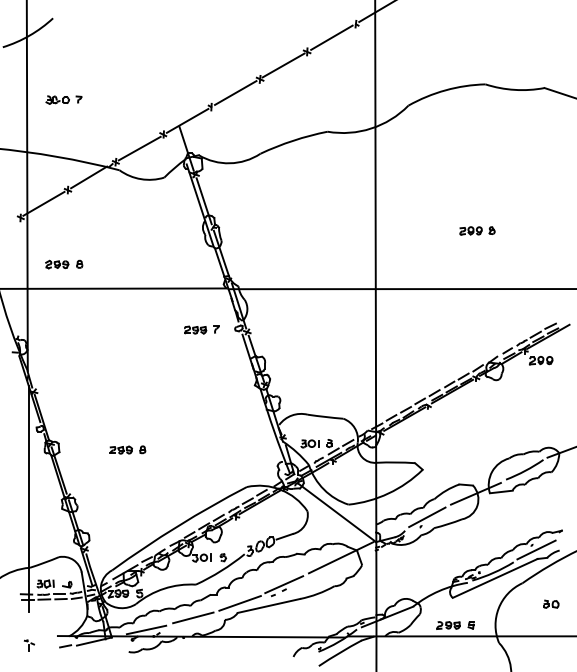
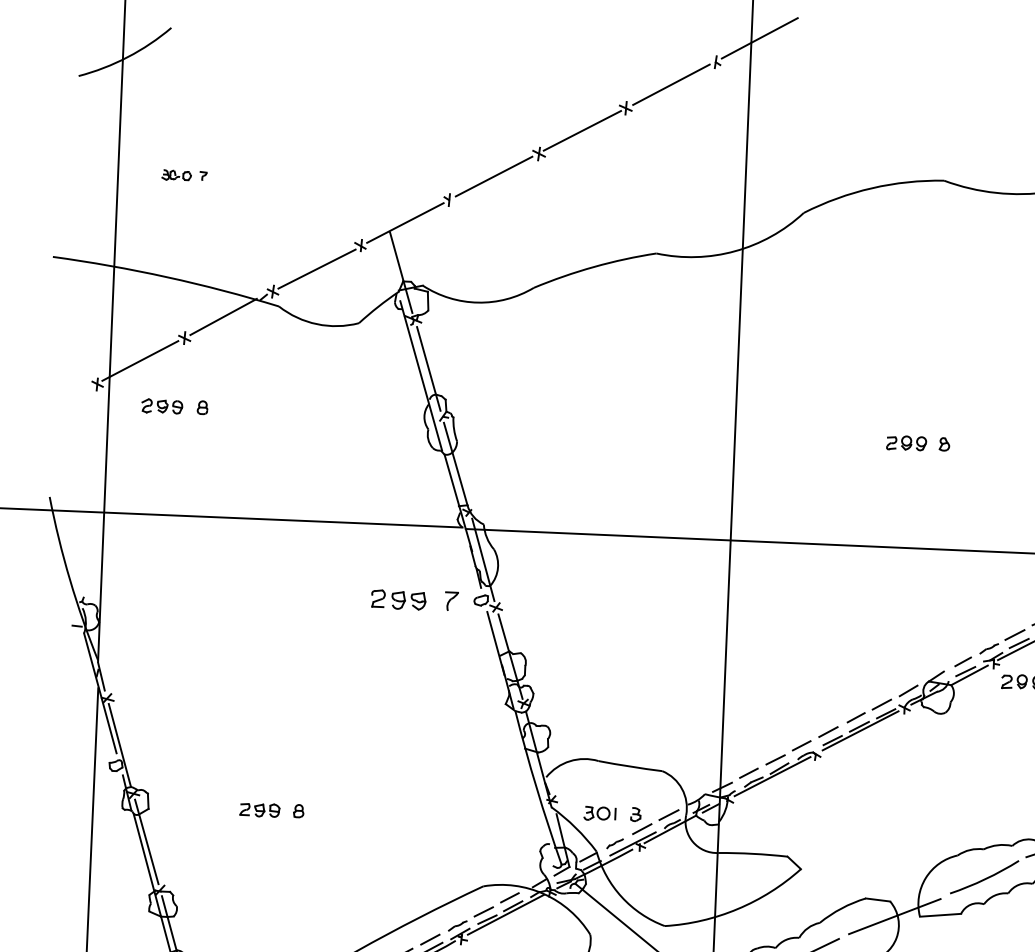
part: (63, 99) -> (183, 174), size x0.7
part: (64, 264) -> (175, 406), moved
part: (201, 329) -> (413, 599), size x1.4

